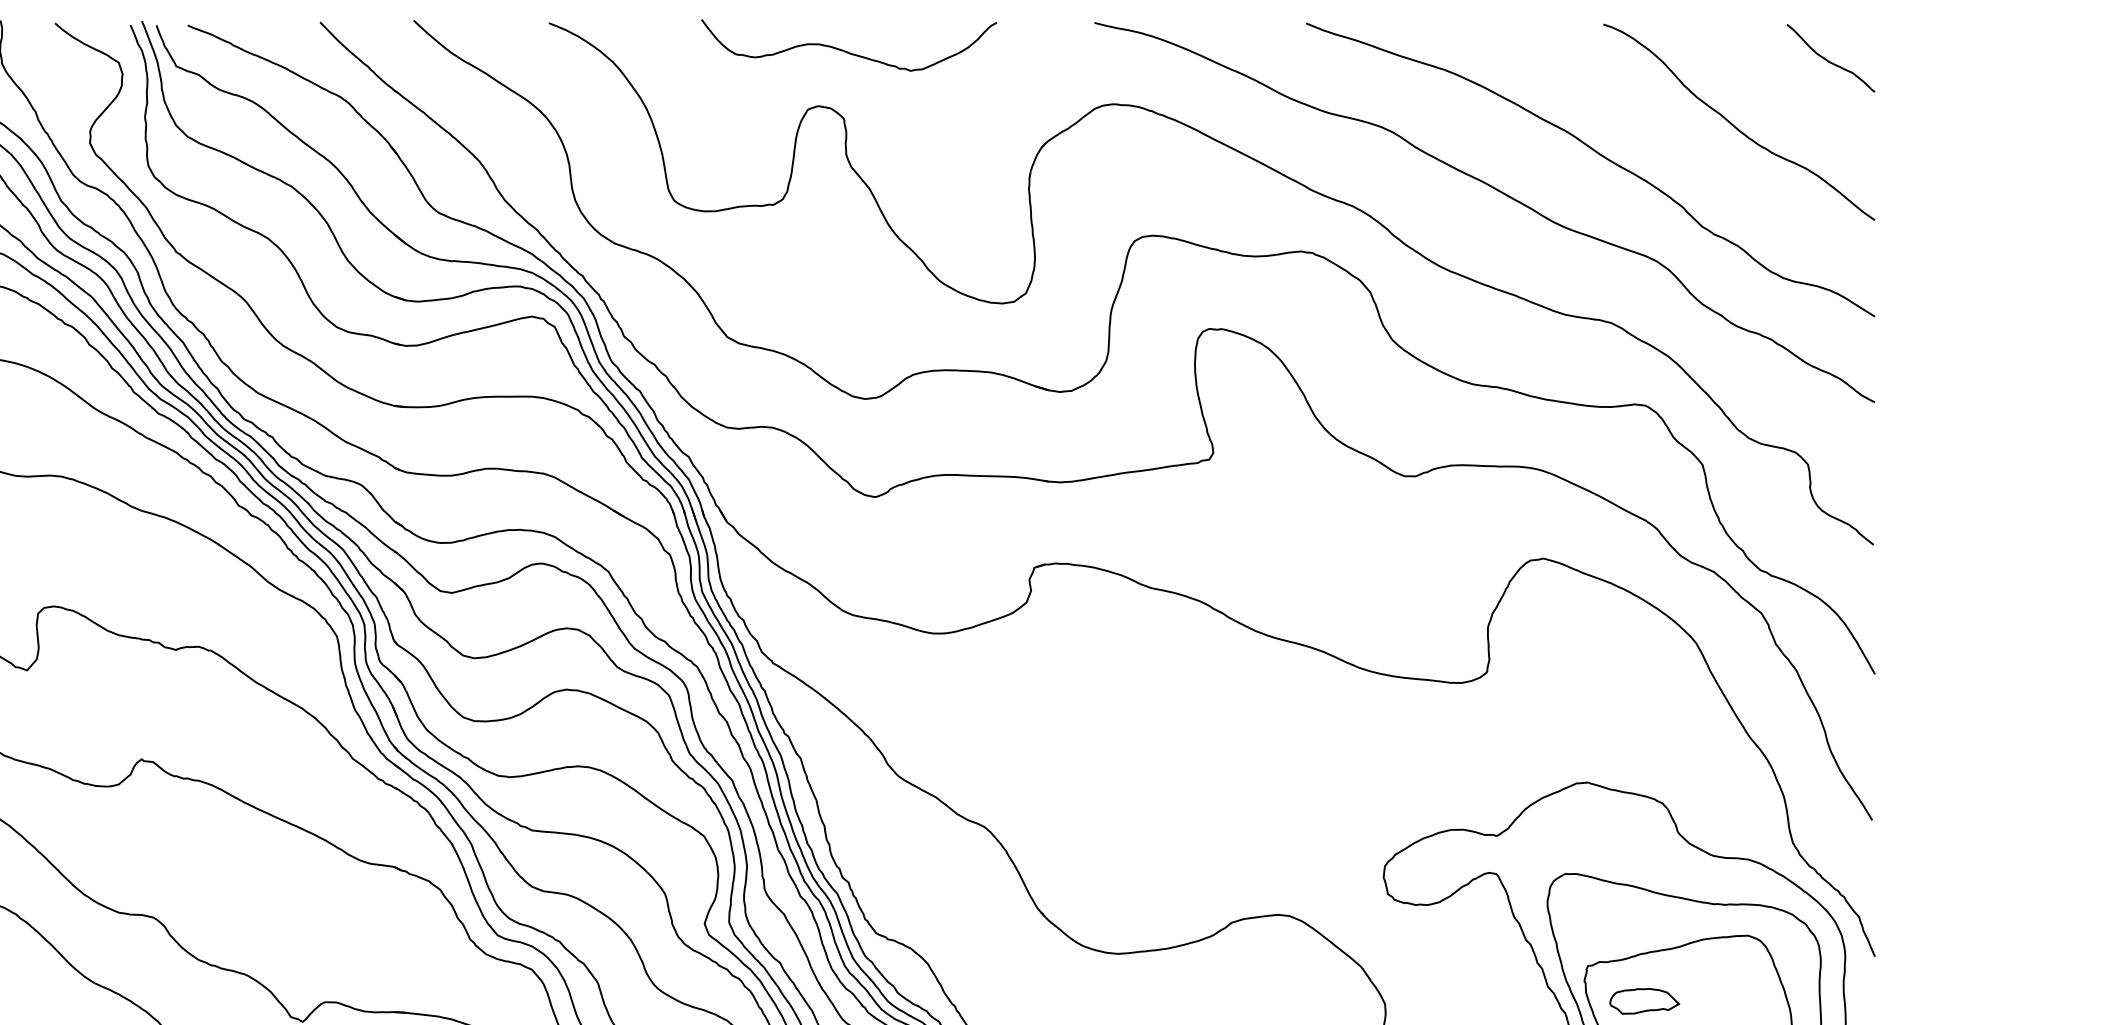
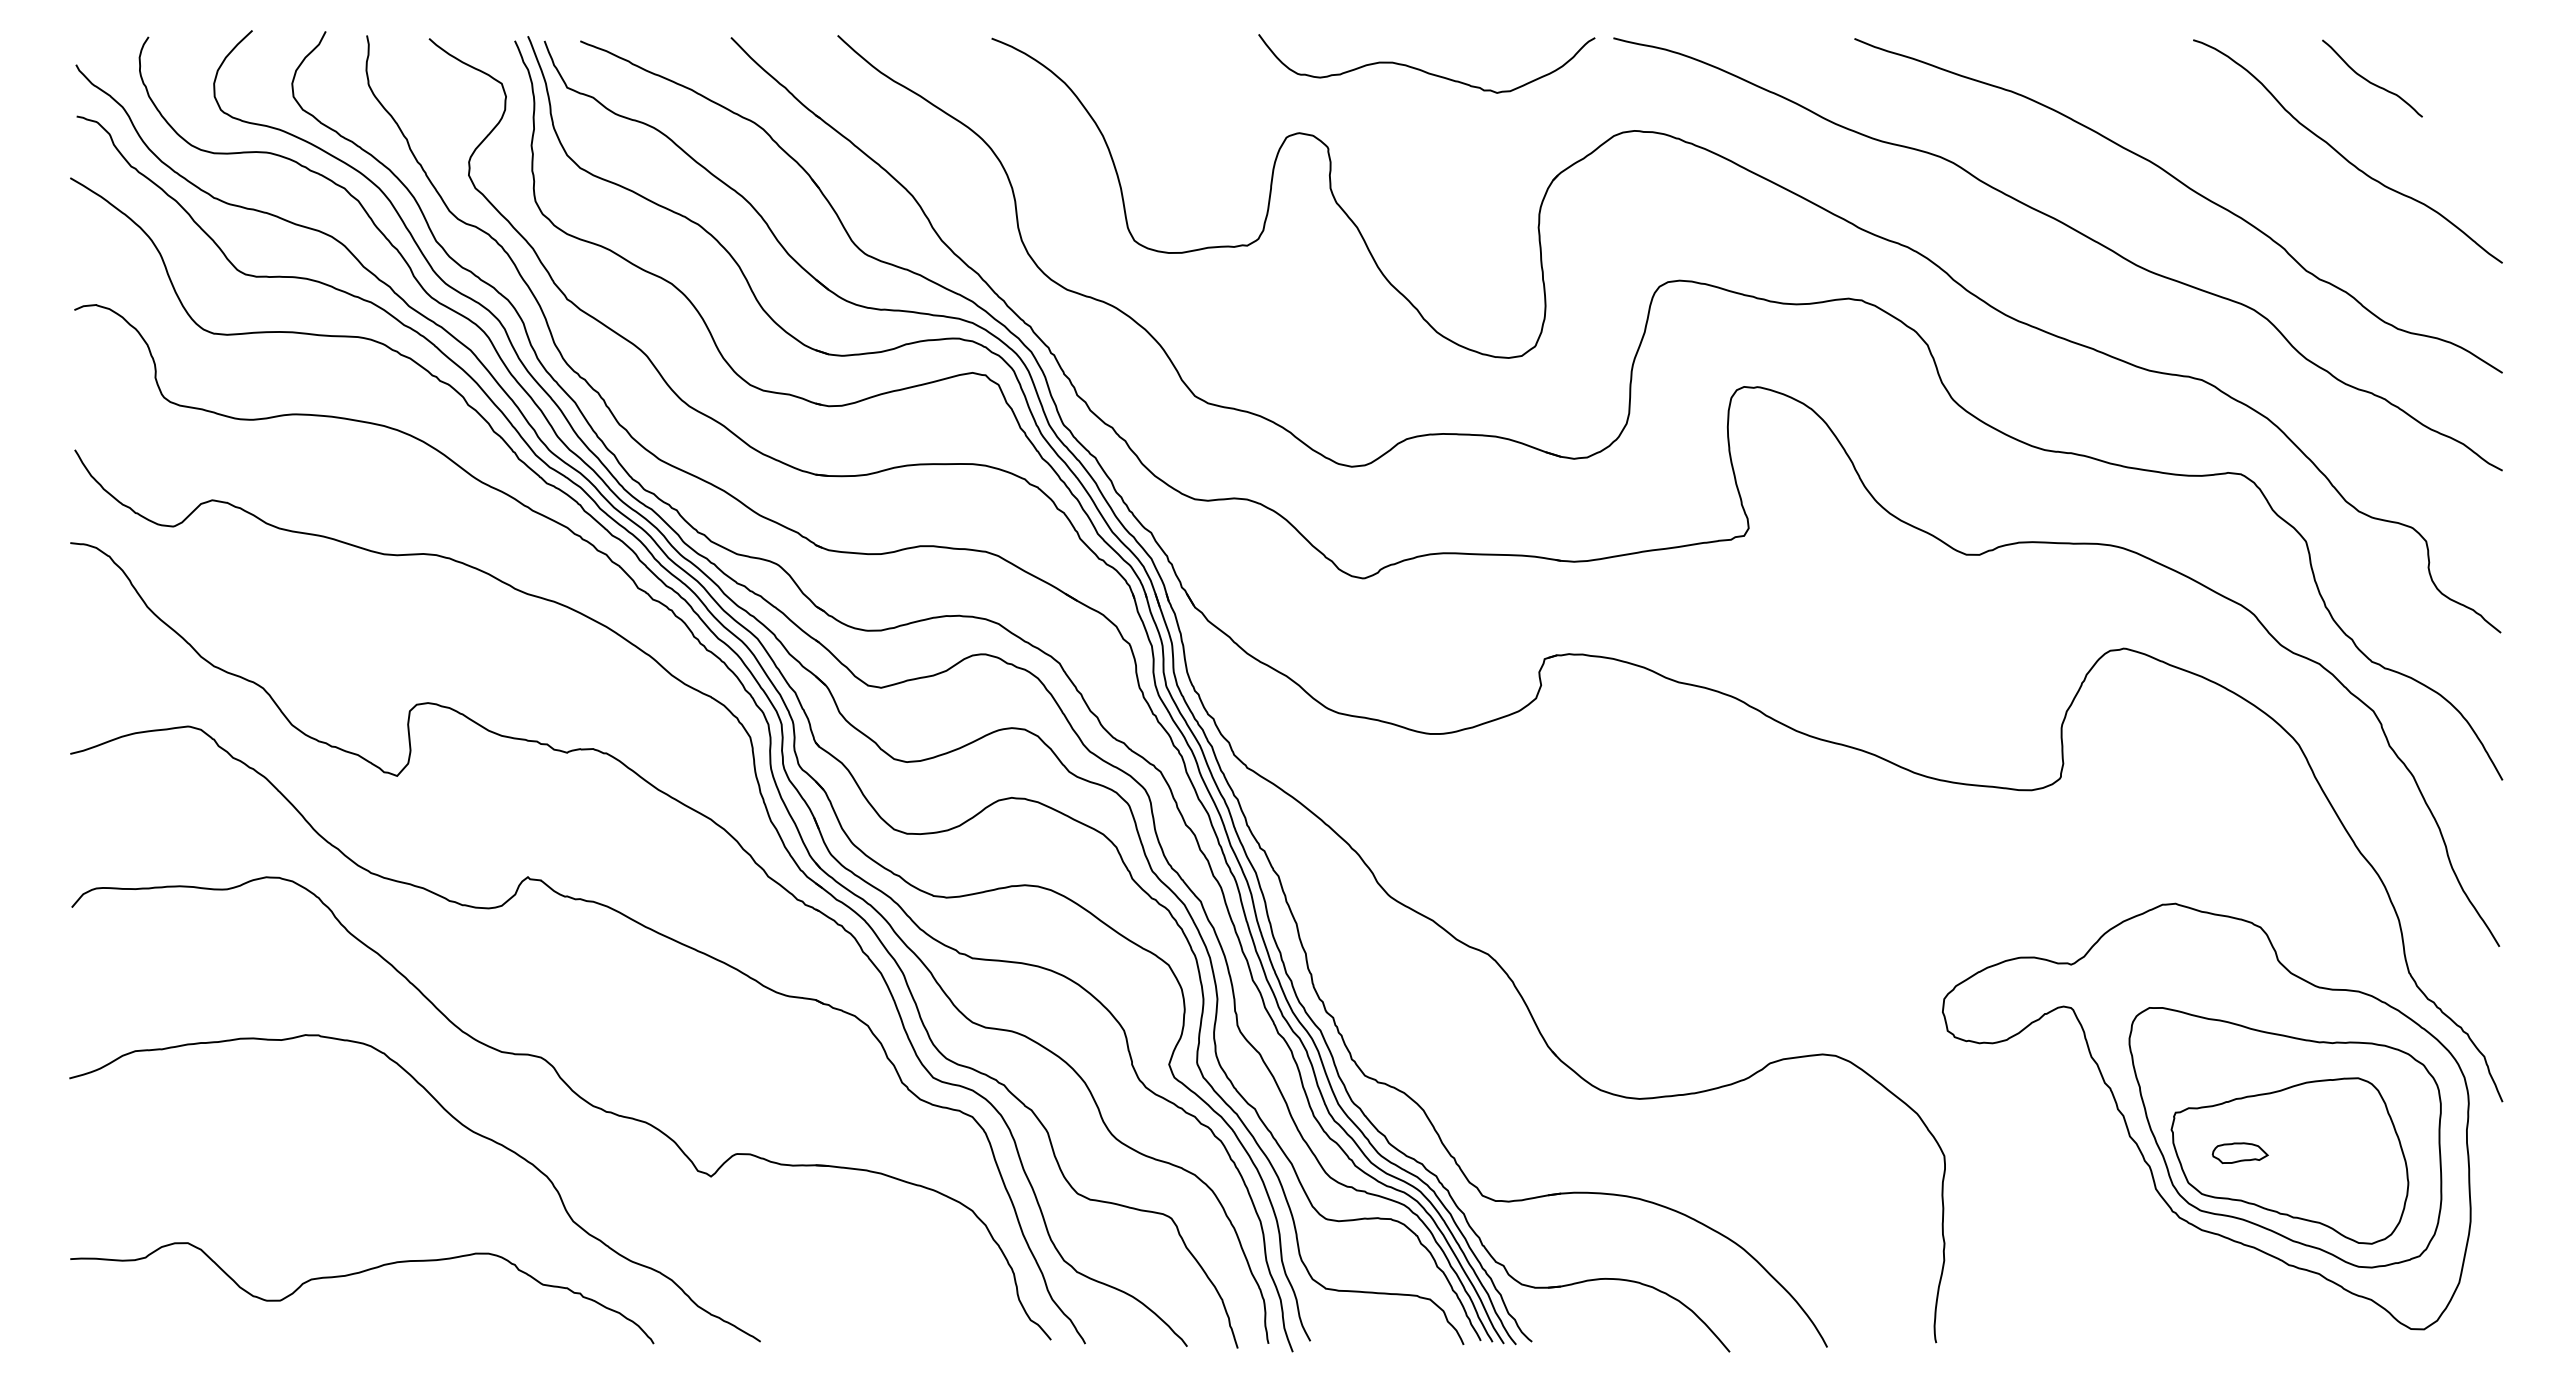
curve: (845, 50) -> (1422, 69), moved
curve: (1828, 59) -> (2369, 80), moved
part: (1644, 1001) -> (2240, 1153), size x0.7

